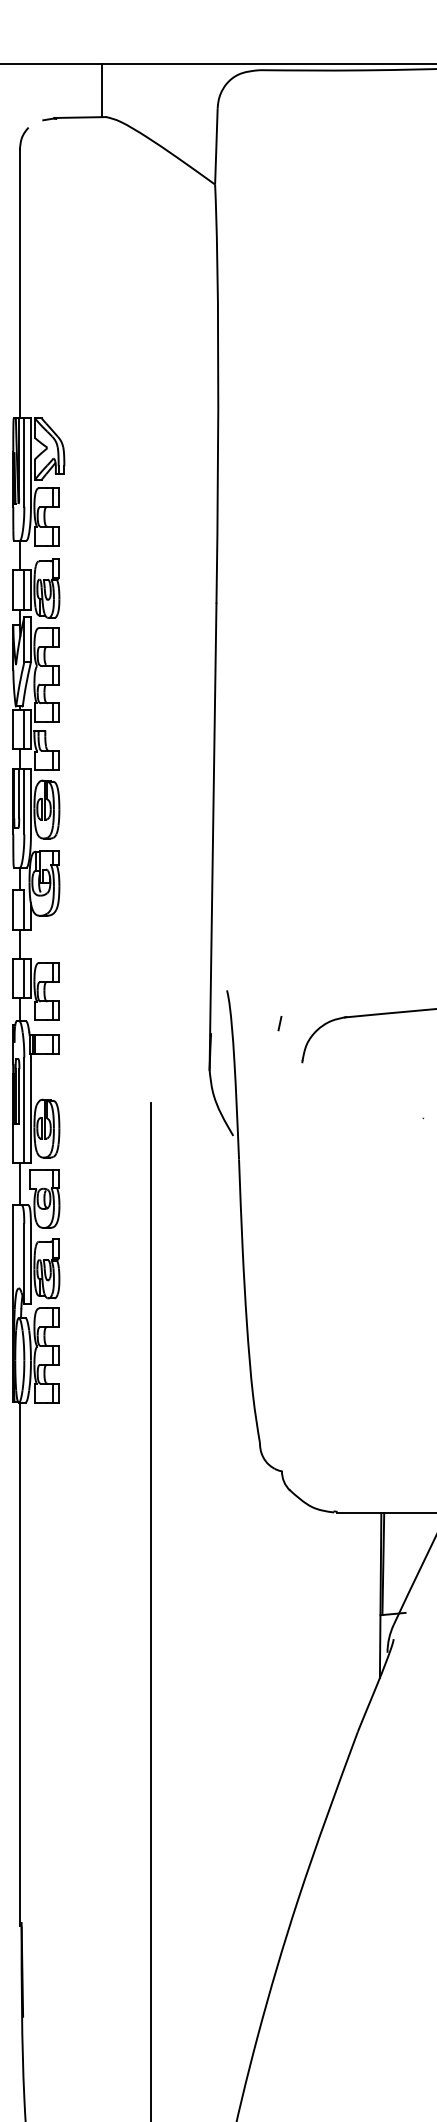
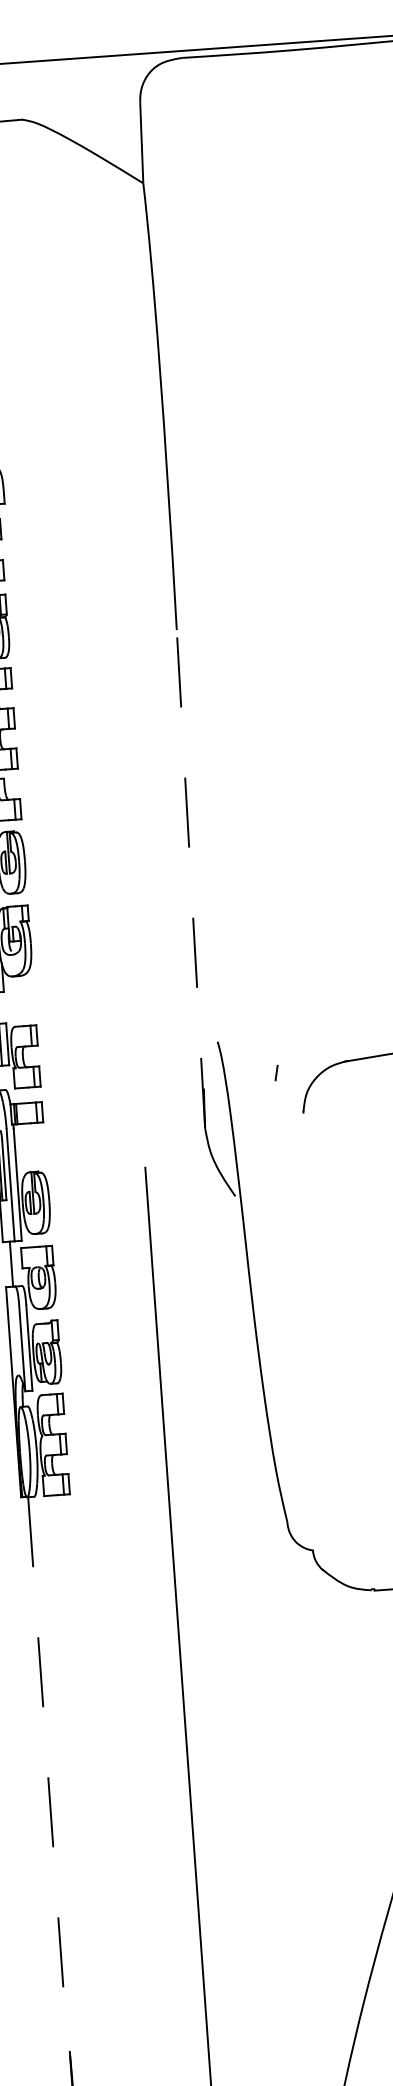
line: (101, 90) -> (14, 91), removed
line: (213, 836) -> (191, 878), solid -> dashed
line: (19, 1664) -> (47, 1776), solid -> dashed

